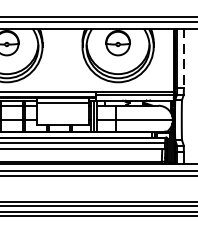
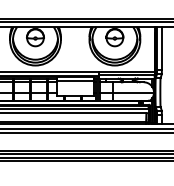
line: (183, 58) -> (161, 48), dashed -> solid

